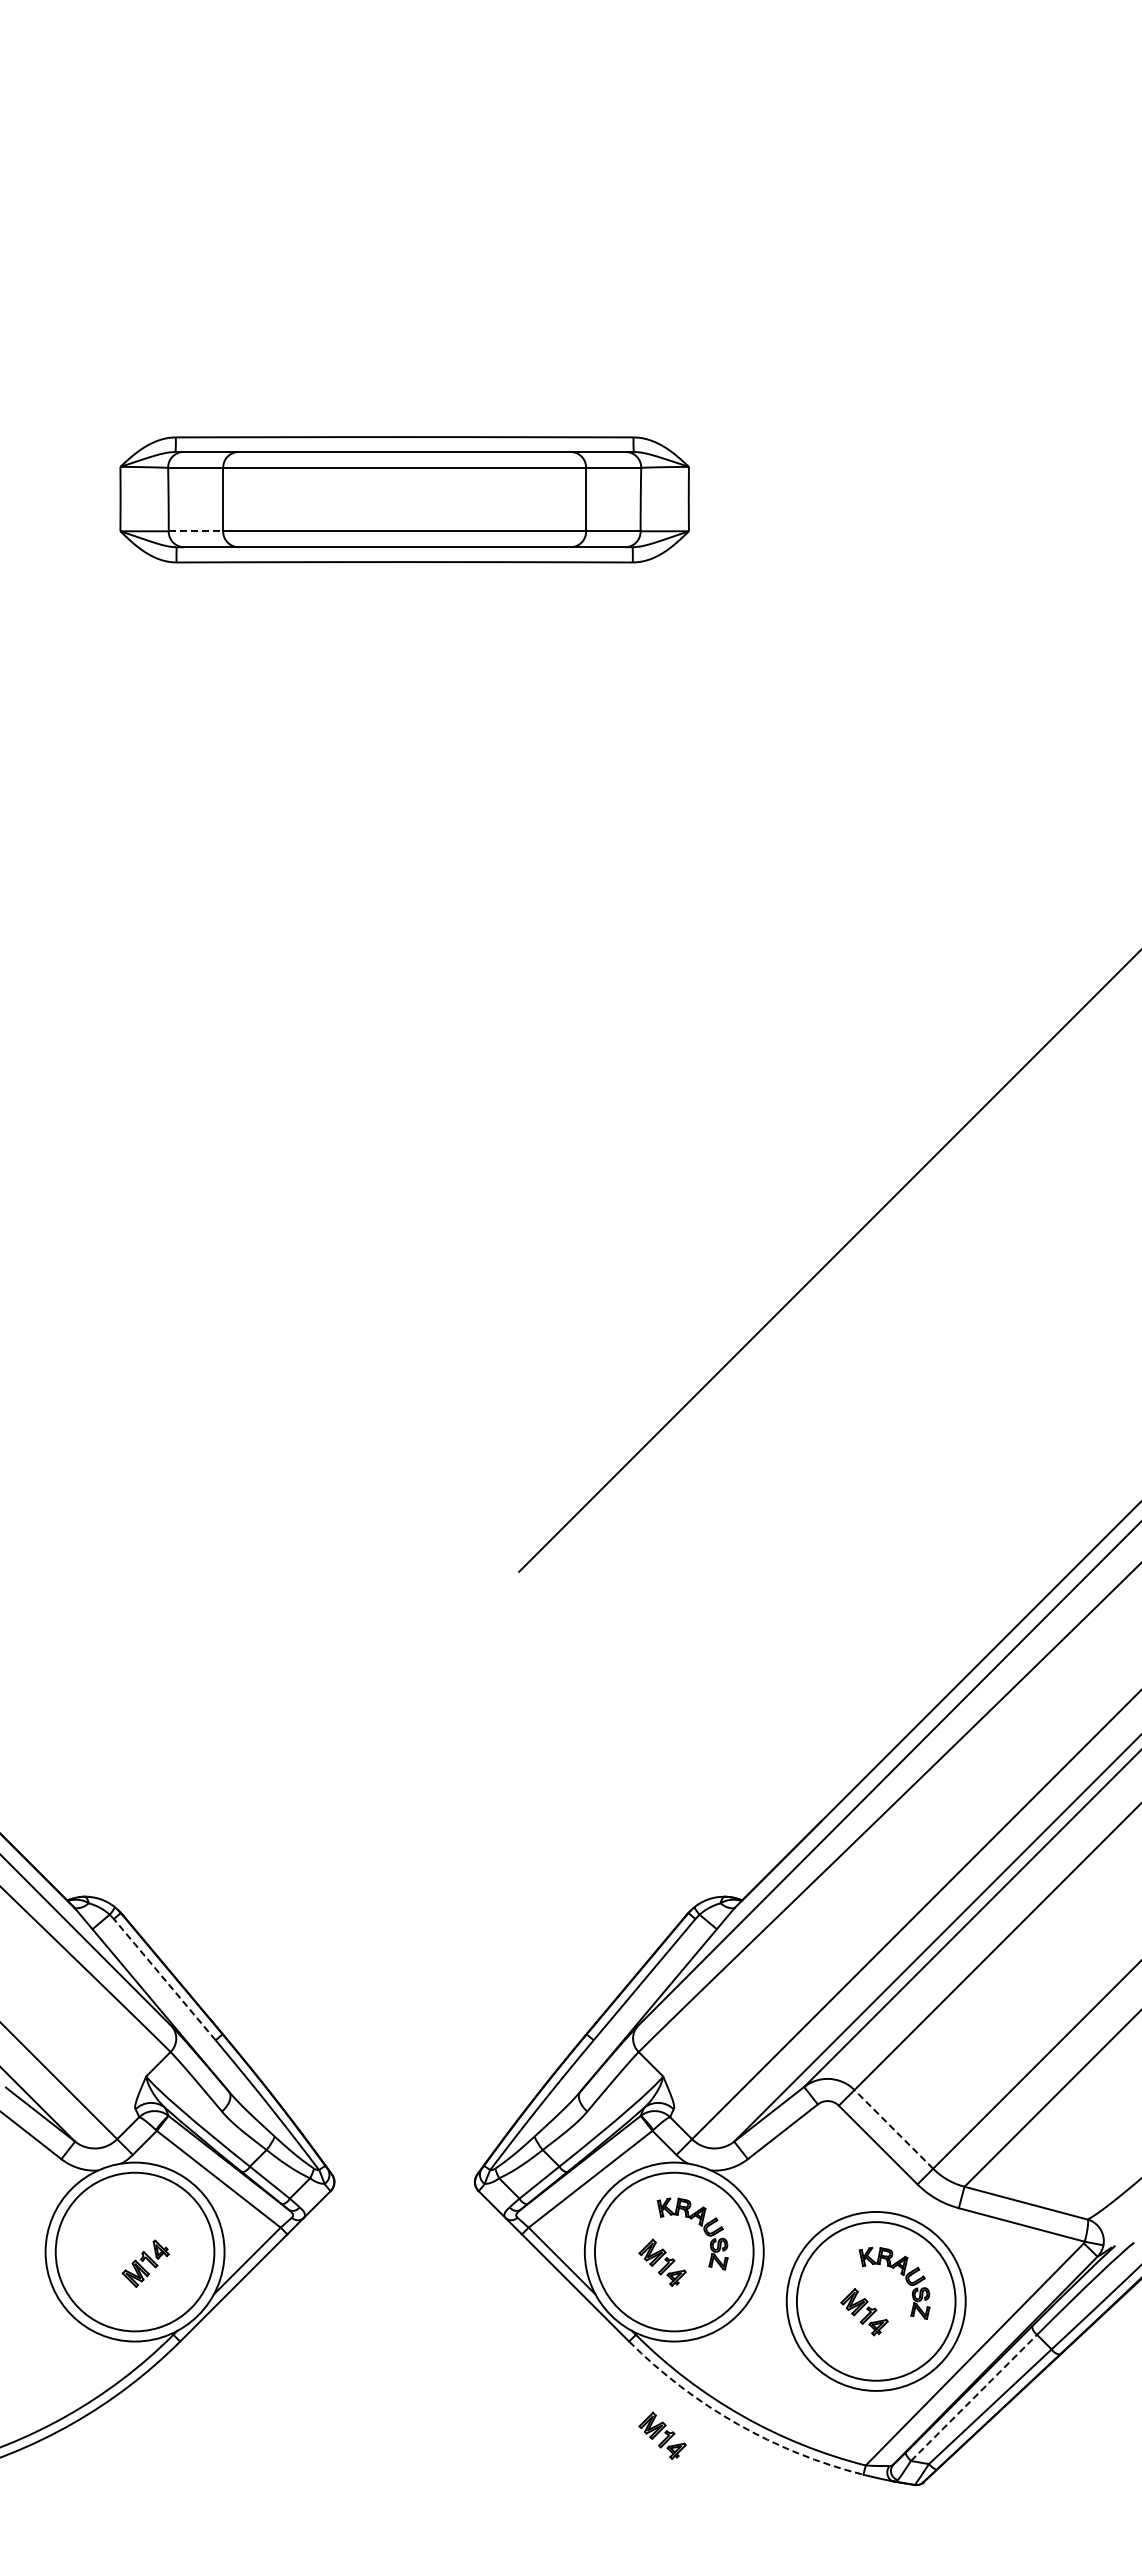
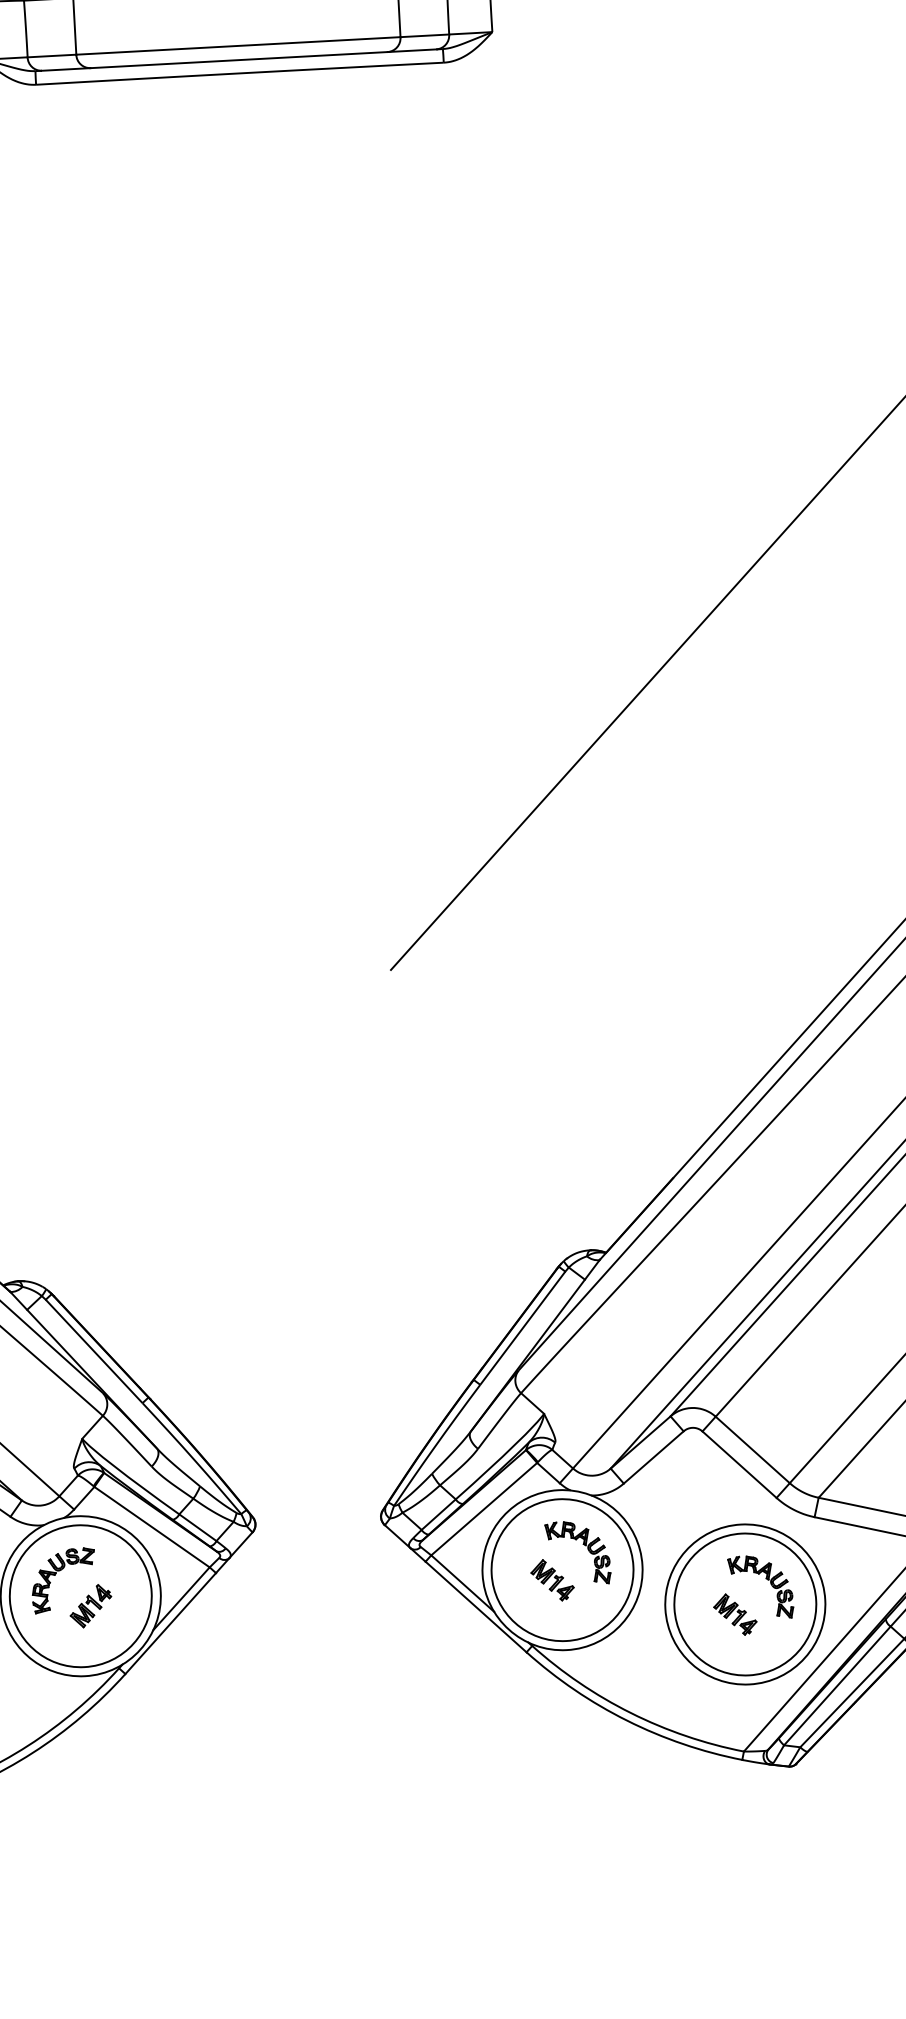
line: (196, 531) -> (52, 56), dashed -> solid
line: (165, 1980) -> (94, 1352), dashed -> solid
line: (893, 2129) -> (752, 1450), dashed -> solid
part: (109, 2225) -> (56, 1573), added
line: (974, 2397) -> (837, 1685), dashed -> solid
arc: (737, 2423) -> (627, 1720), dashed -> solid
part: (662, 2435) -> (560, 1734), removed

